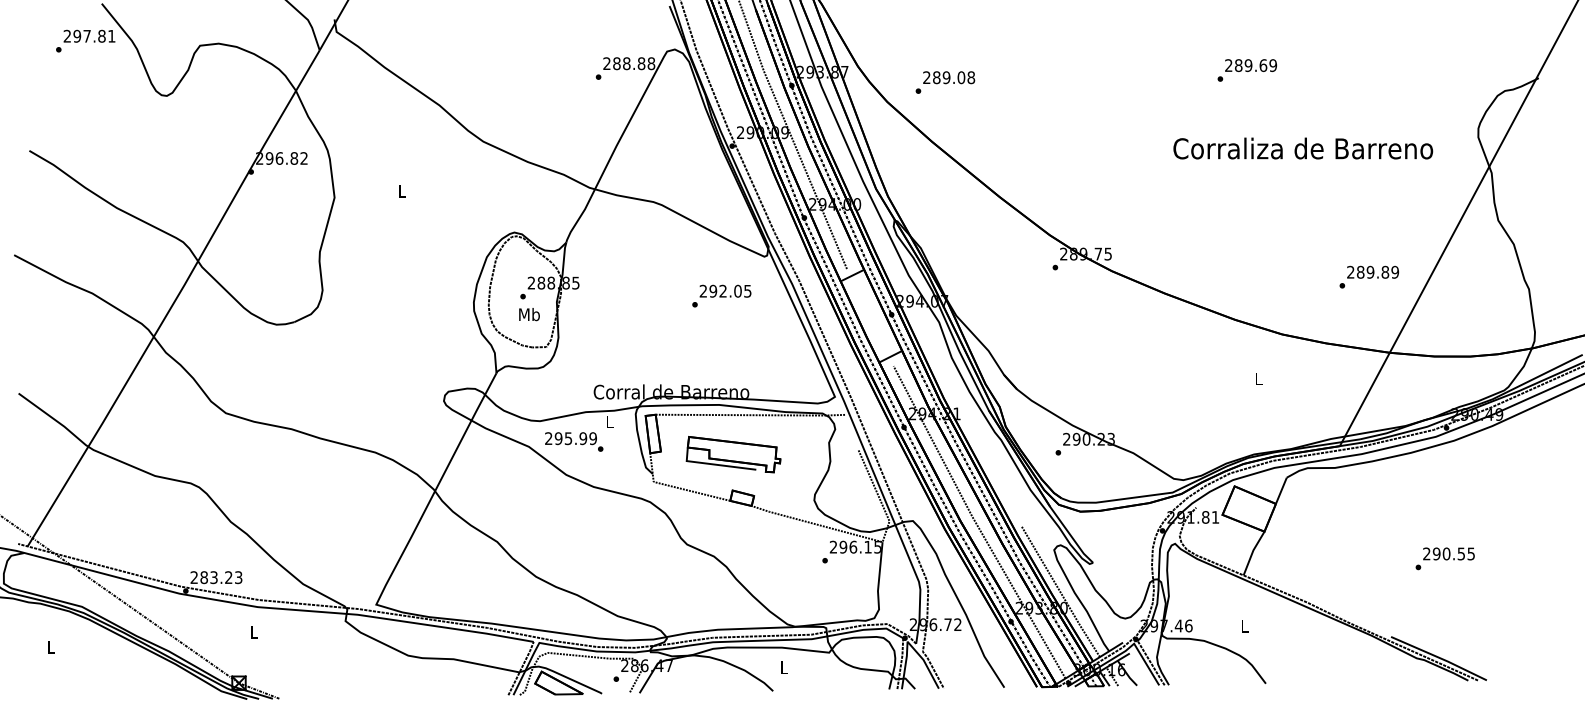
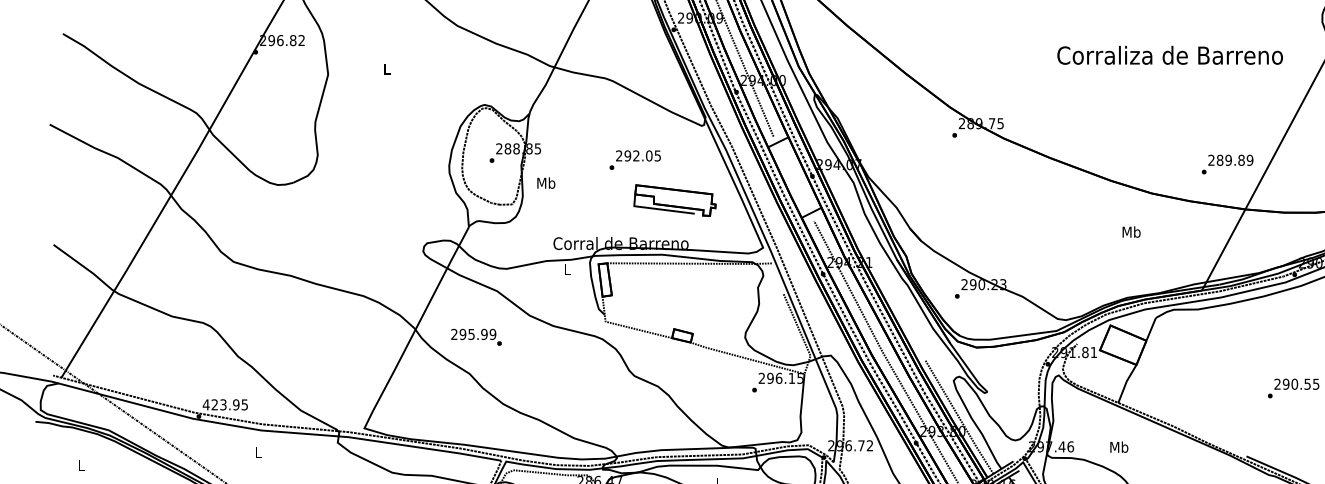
text: (1303, 148) -> (1170, 55), moved
text: (1368, 276) -> (1226, 163), moved
text: (721, 295) -> (634, 159), moved
text: (529, 314) -> (546, 183), moved
text: (1258, 378) -> (1131, 231), L -> Mb
text: (574, 441) -> (476, 336), moved
part: (733, 454) -> (674, 200), moved
text: (216, 577) -> (225, 404), 283.23 -> 423.95
text: (1244, 625) -> (1119, 446), L -> Mb

